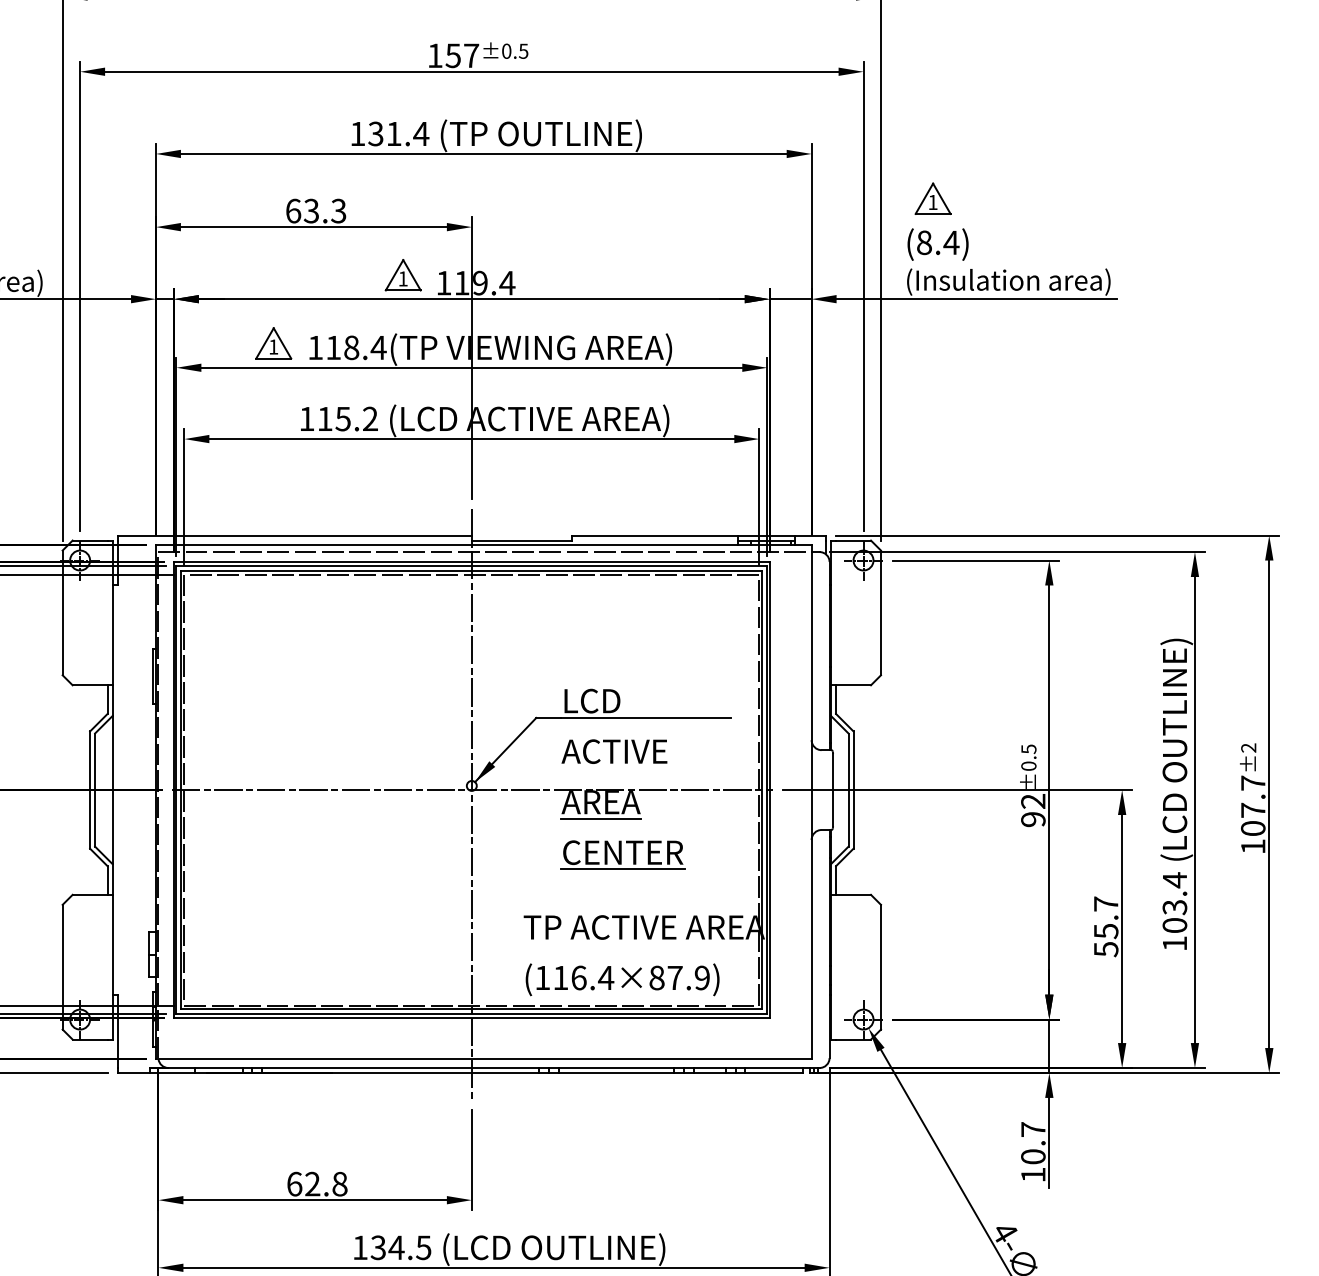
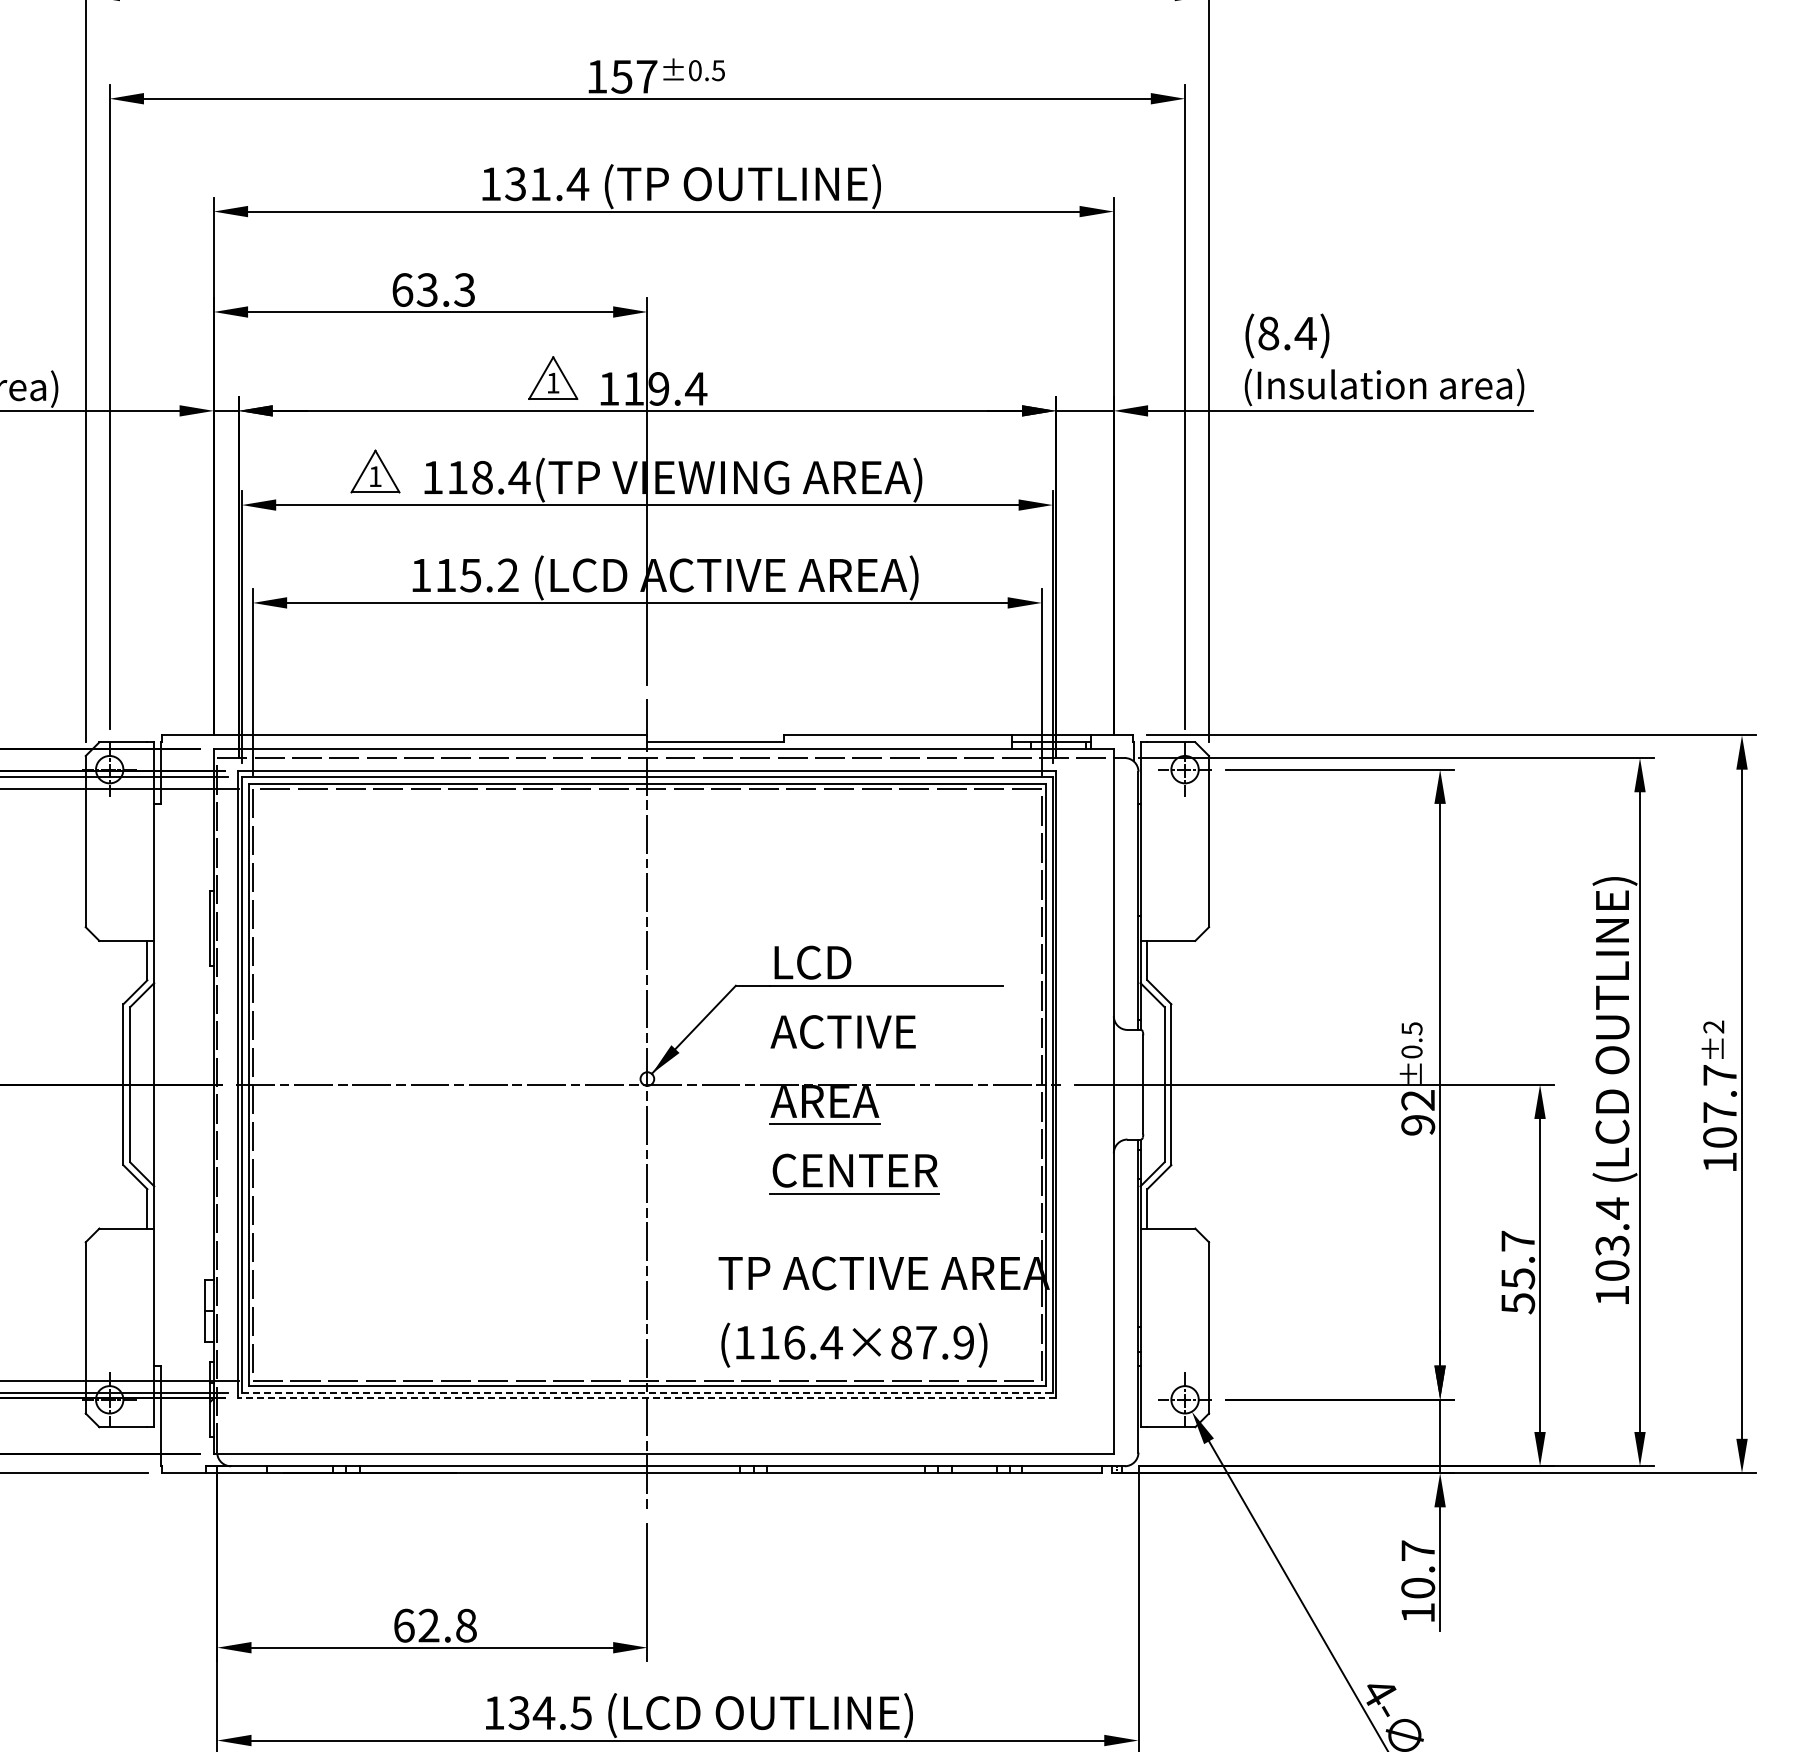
part: (933, 198) -> (1280, 272), removed
line: (471, 1014) -> (647, 1392), solid -> dashed
line: (471, 1018) -> (647, 1398), solid -> dashed

